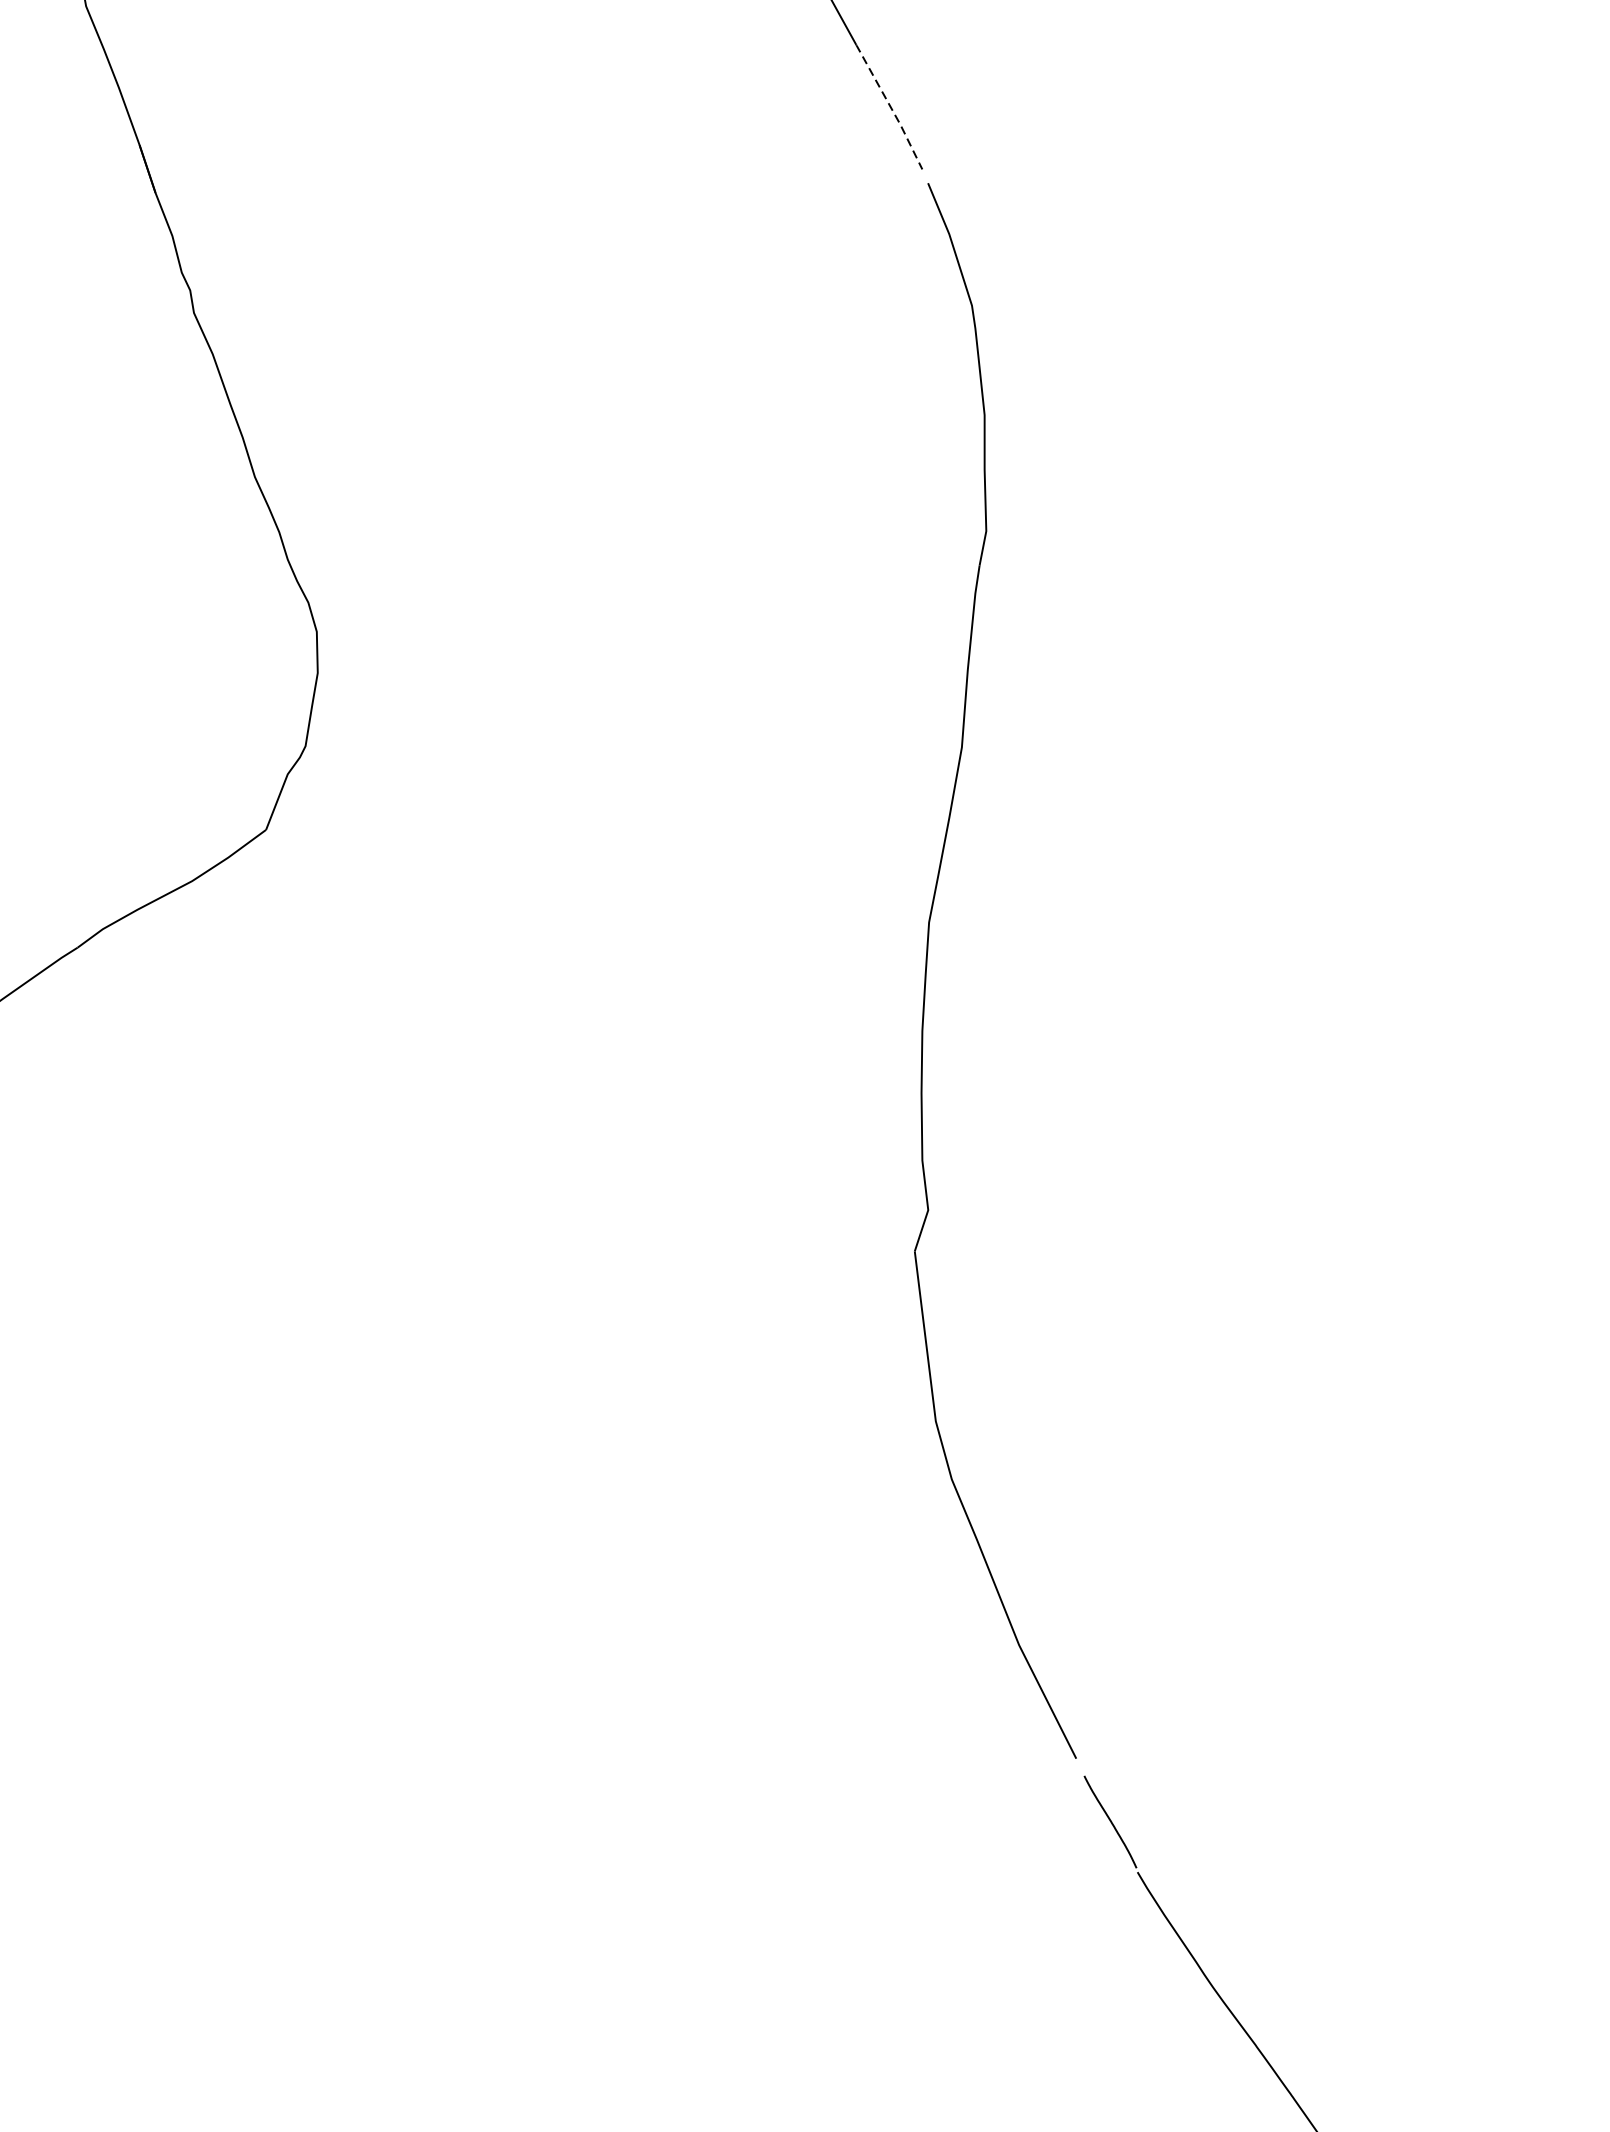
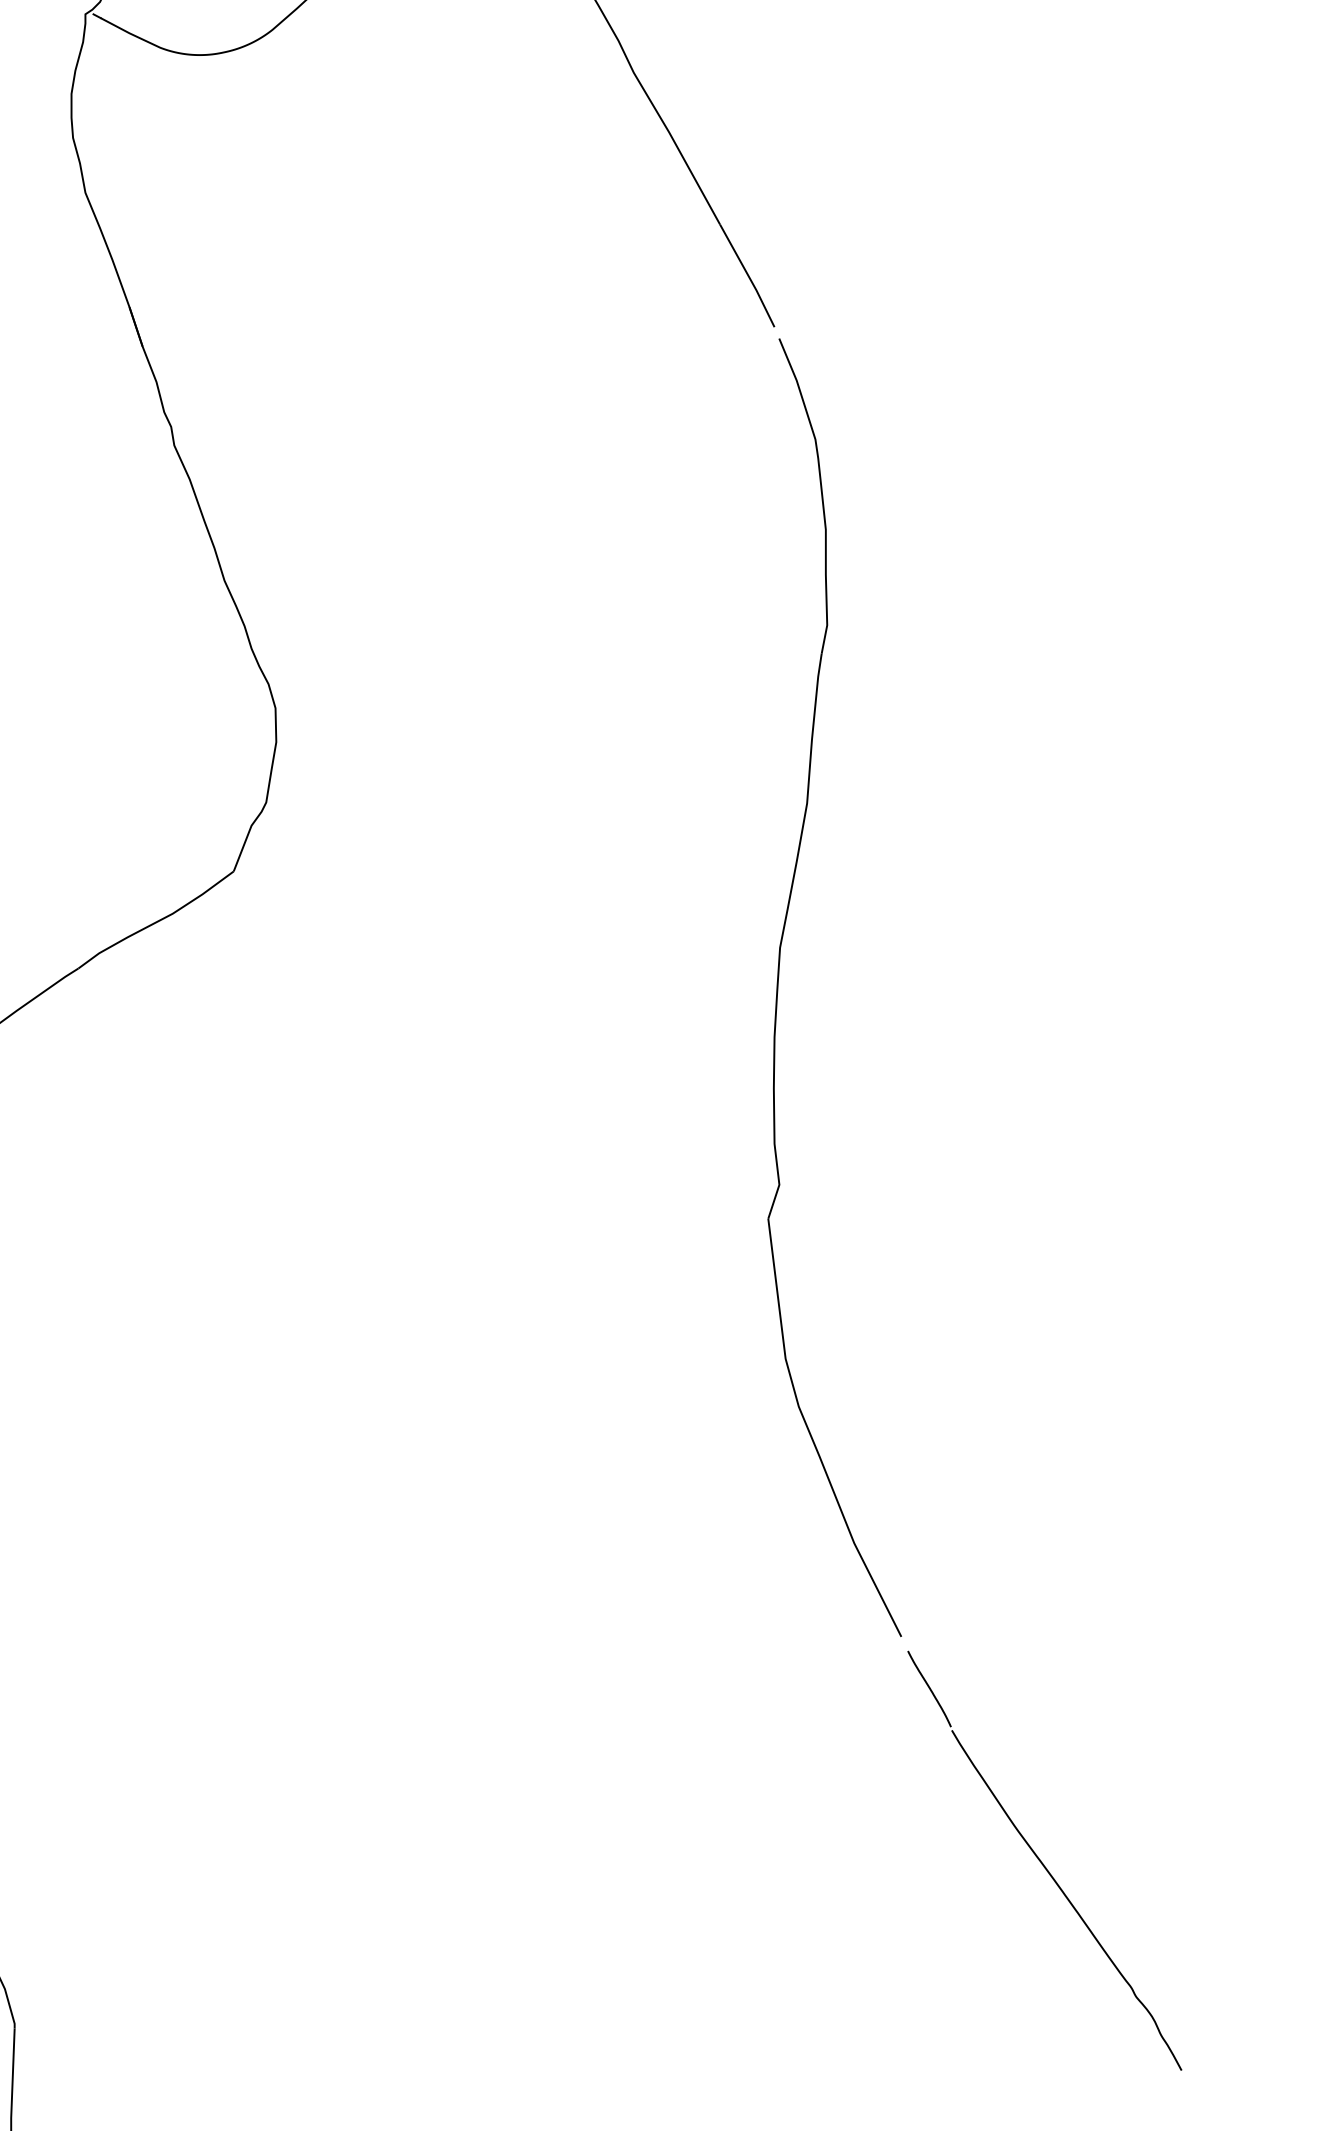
line: (890, 106) -> (748, 275), dashed -> solid

